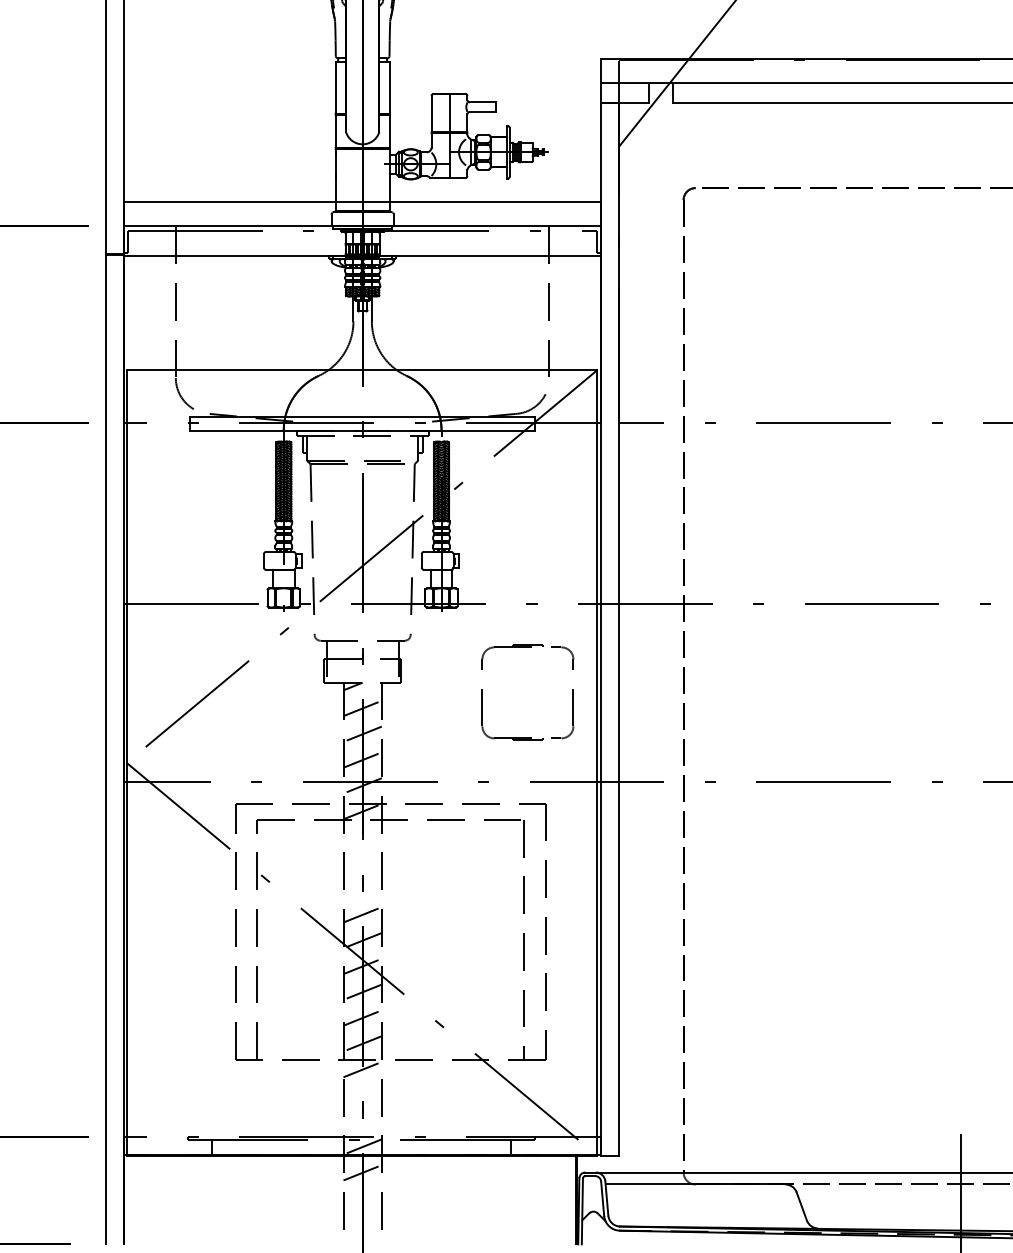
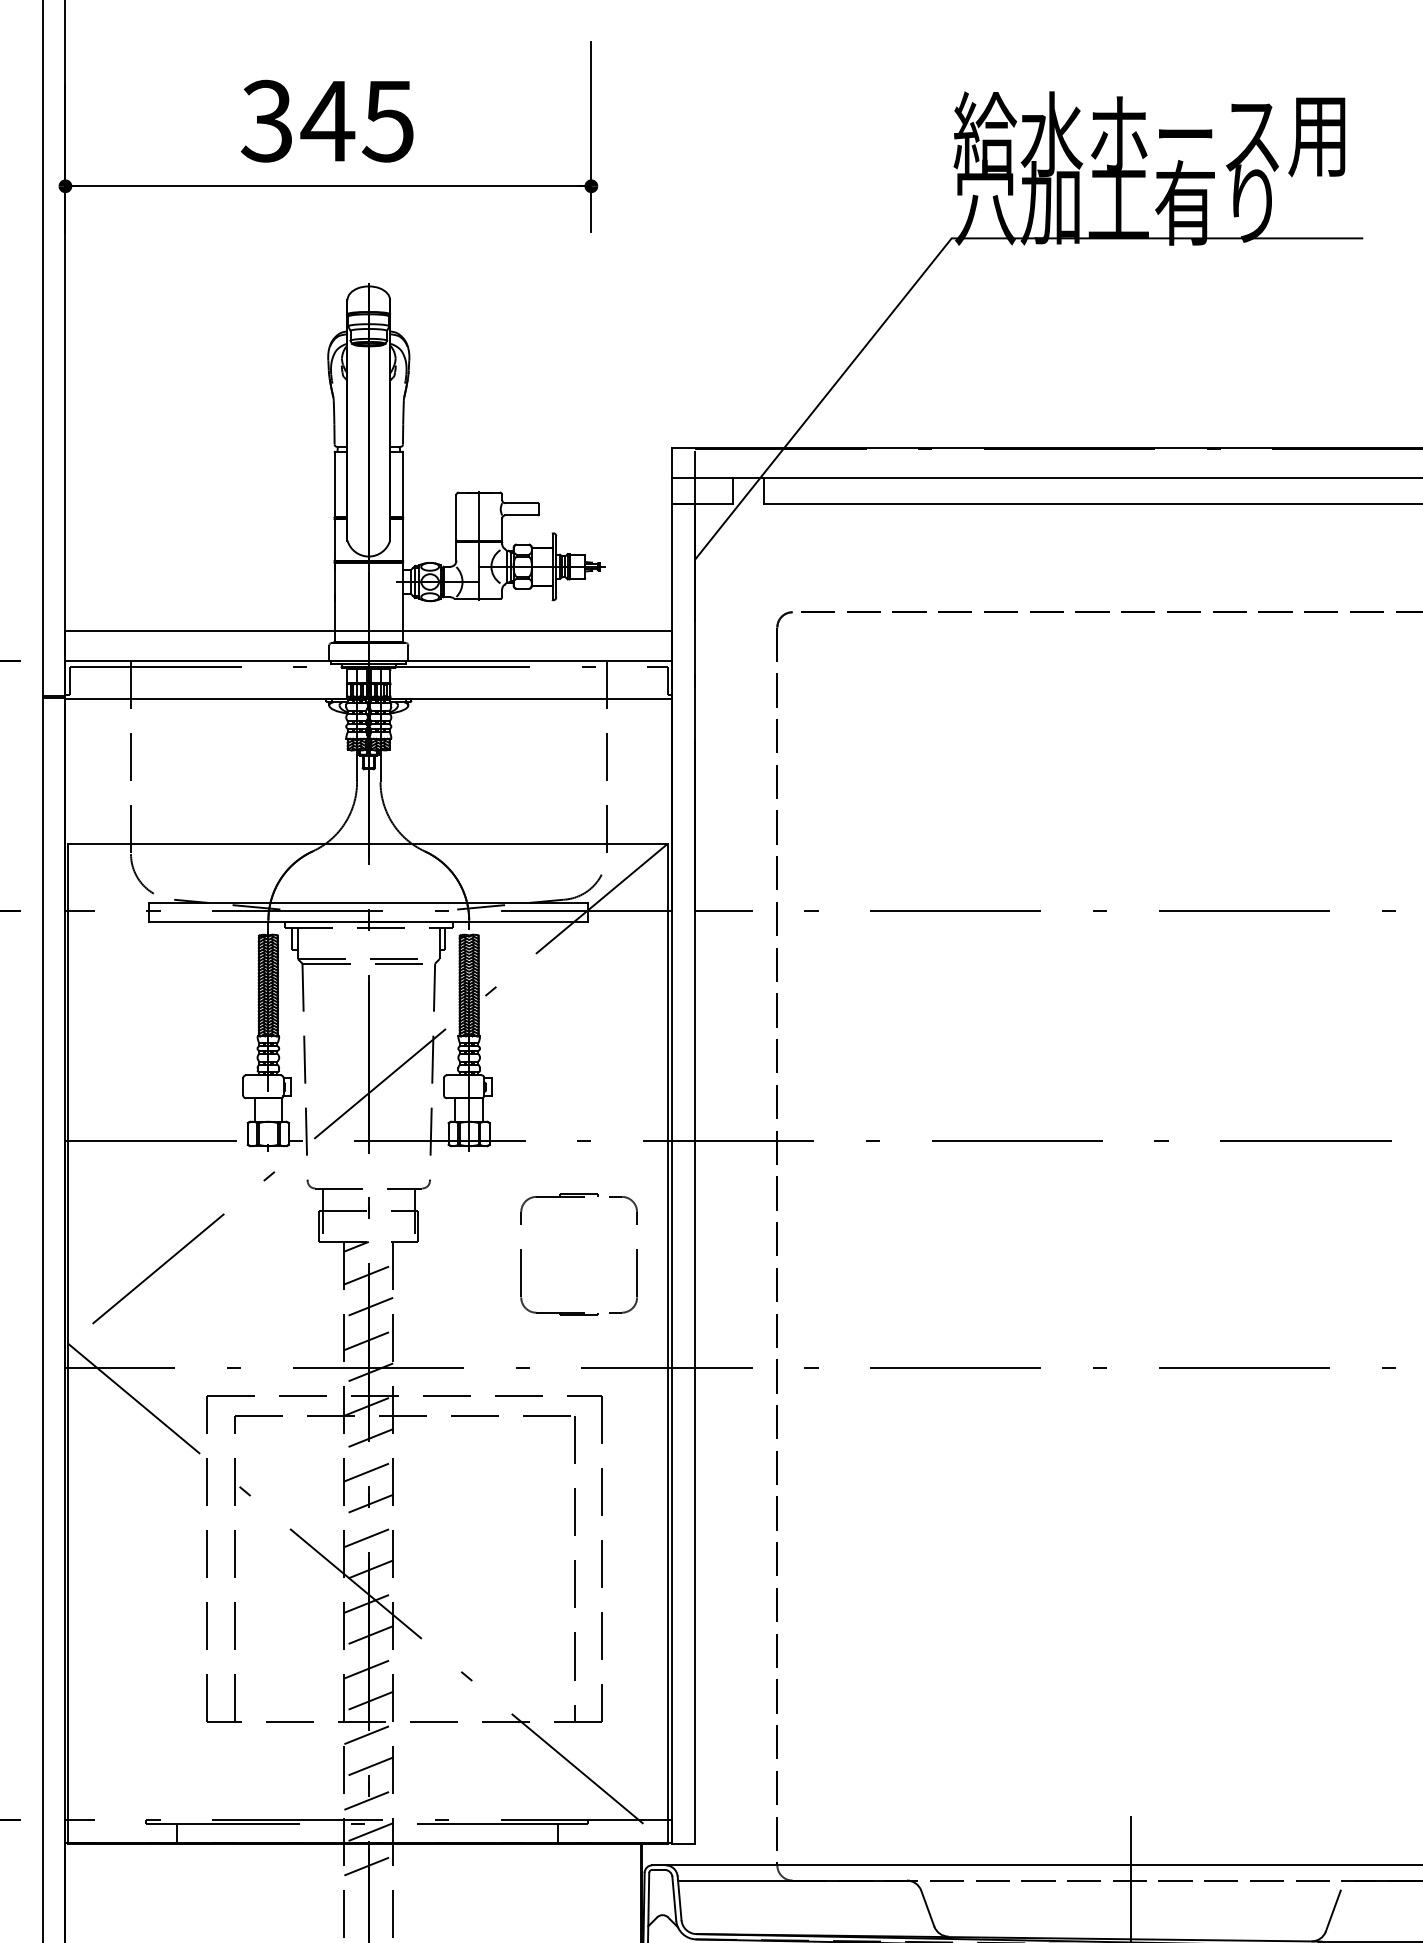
line: (362, 837) -> (368, 1438), added
line: (362, 863) -> (368, 1471), added
line: (362, 889) -> (368, 1504), added
line: (362, 1095) -> (368, 1767), added
line: (362, 1120) -> (368, 1799), added

